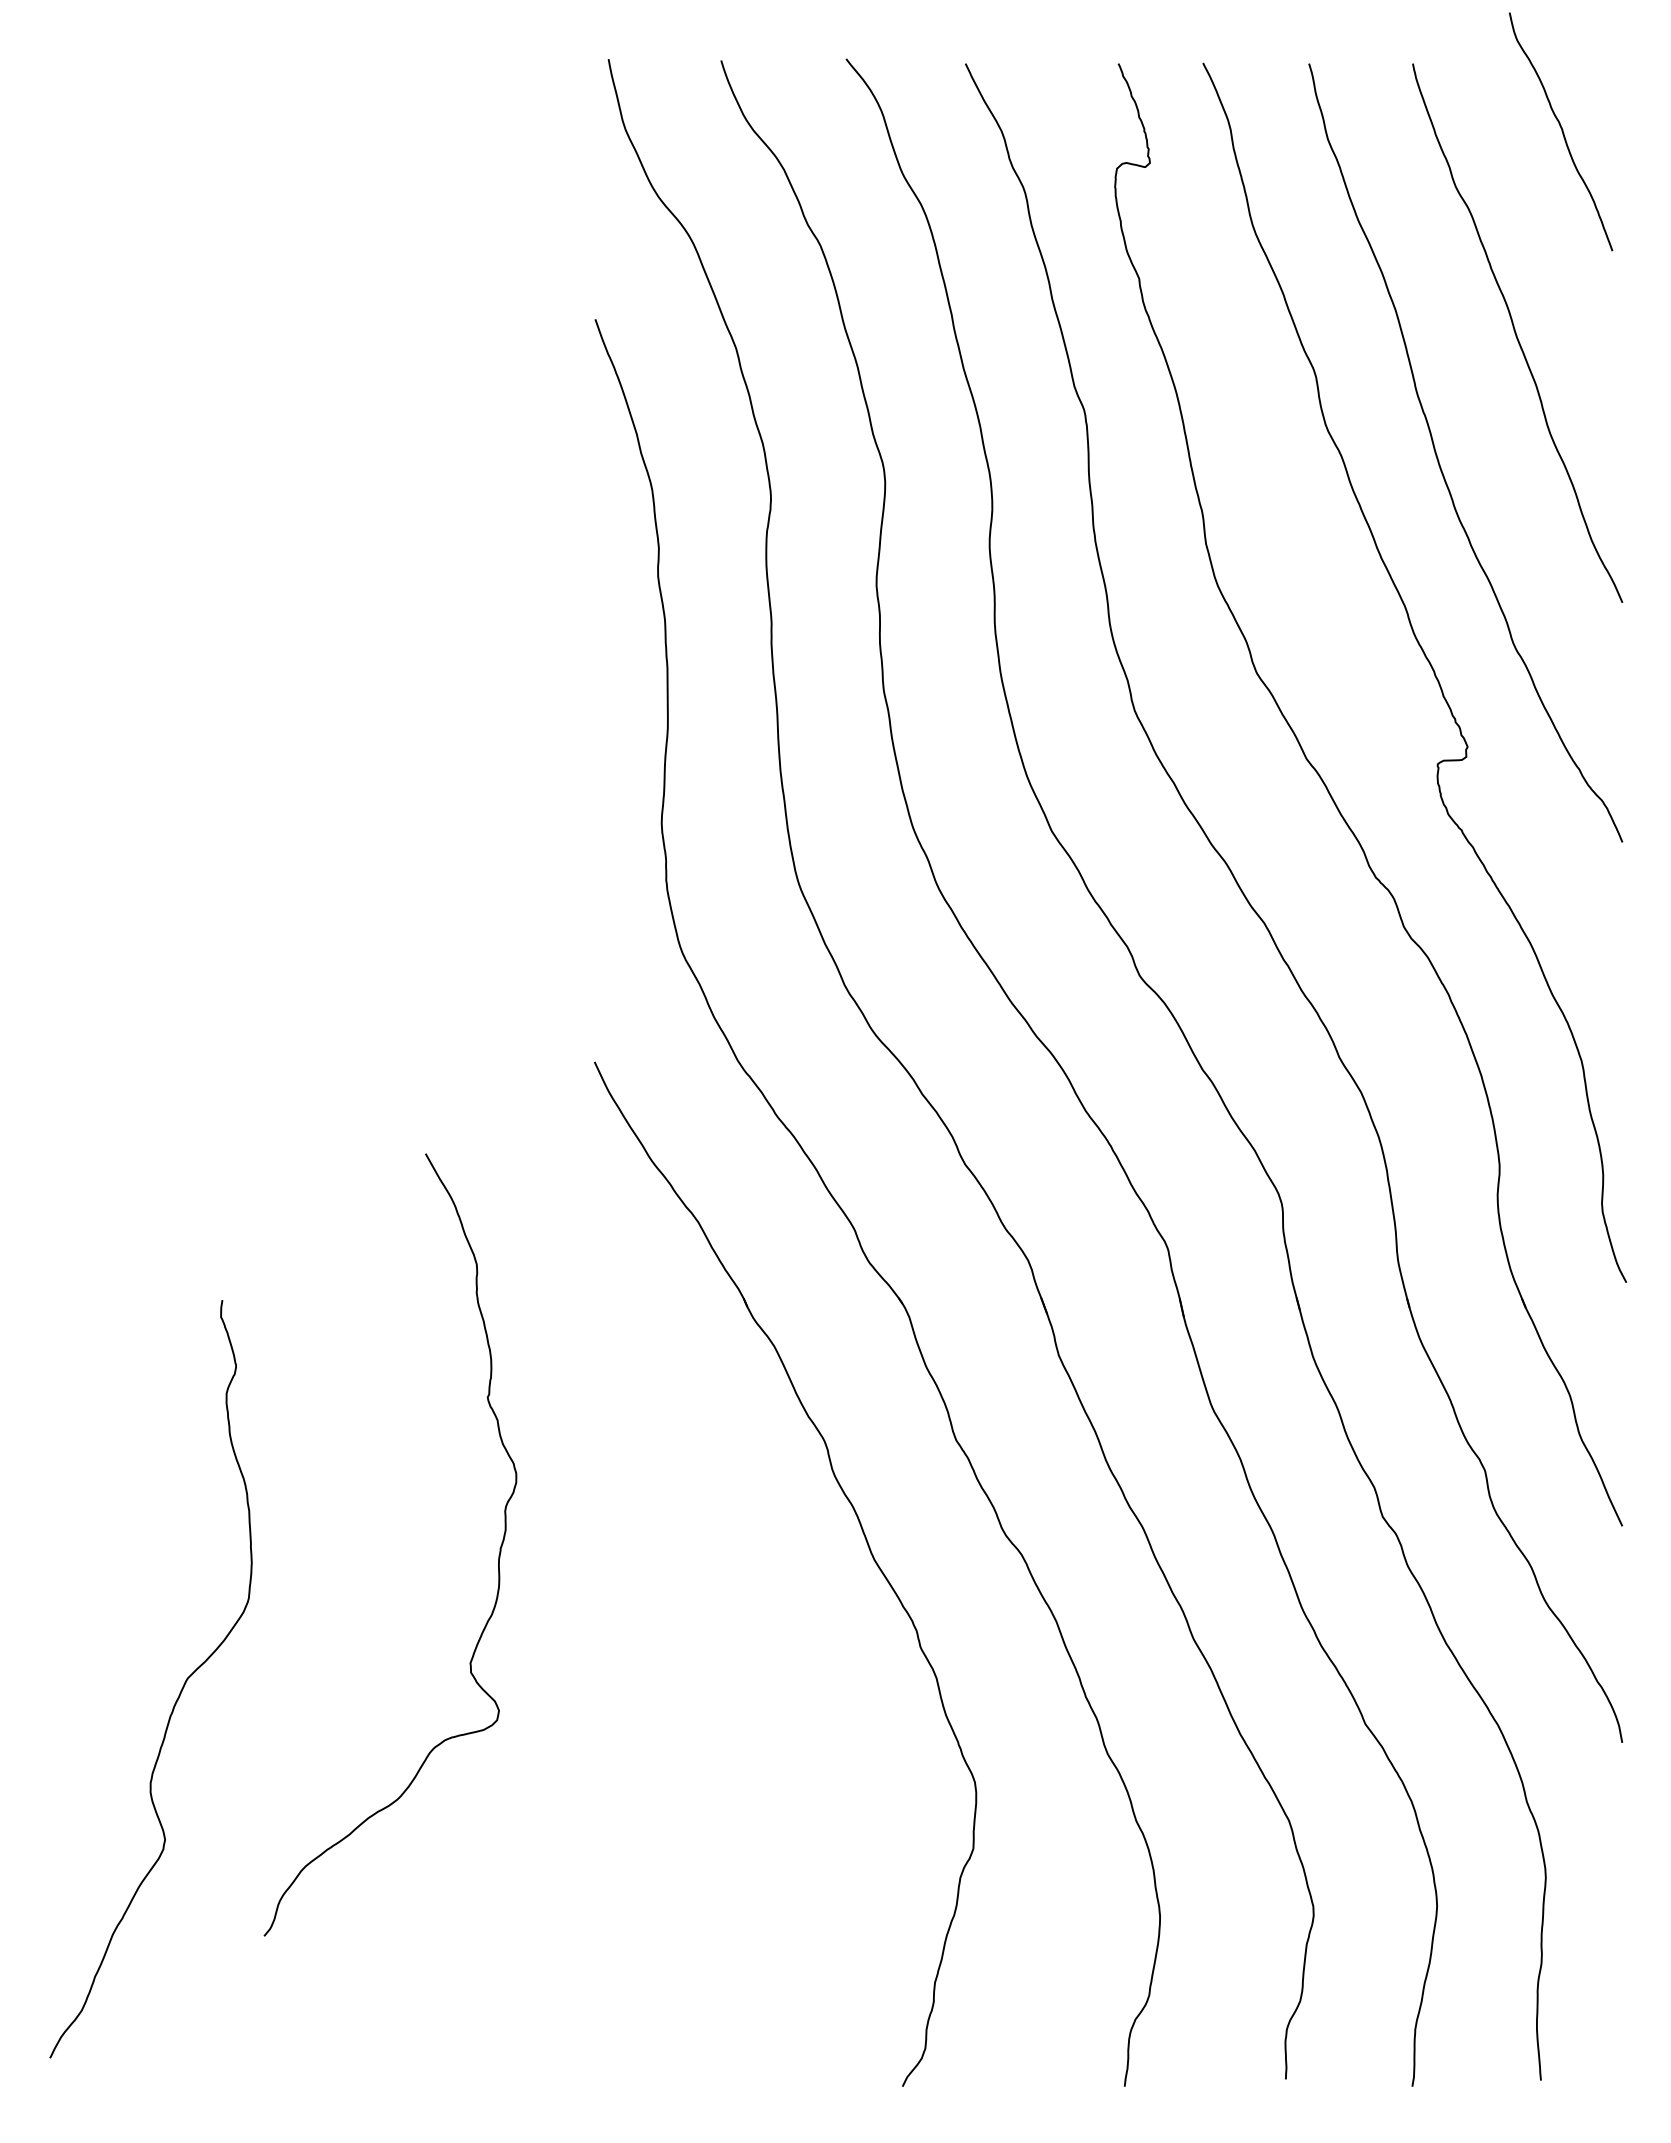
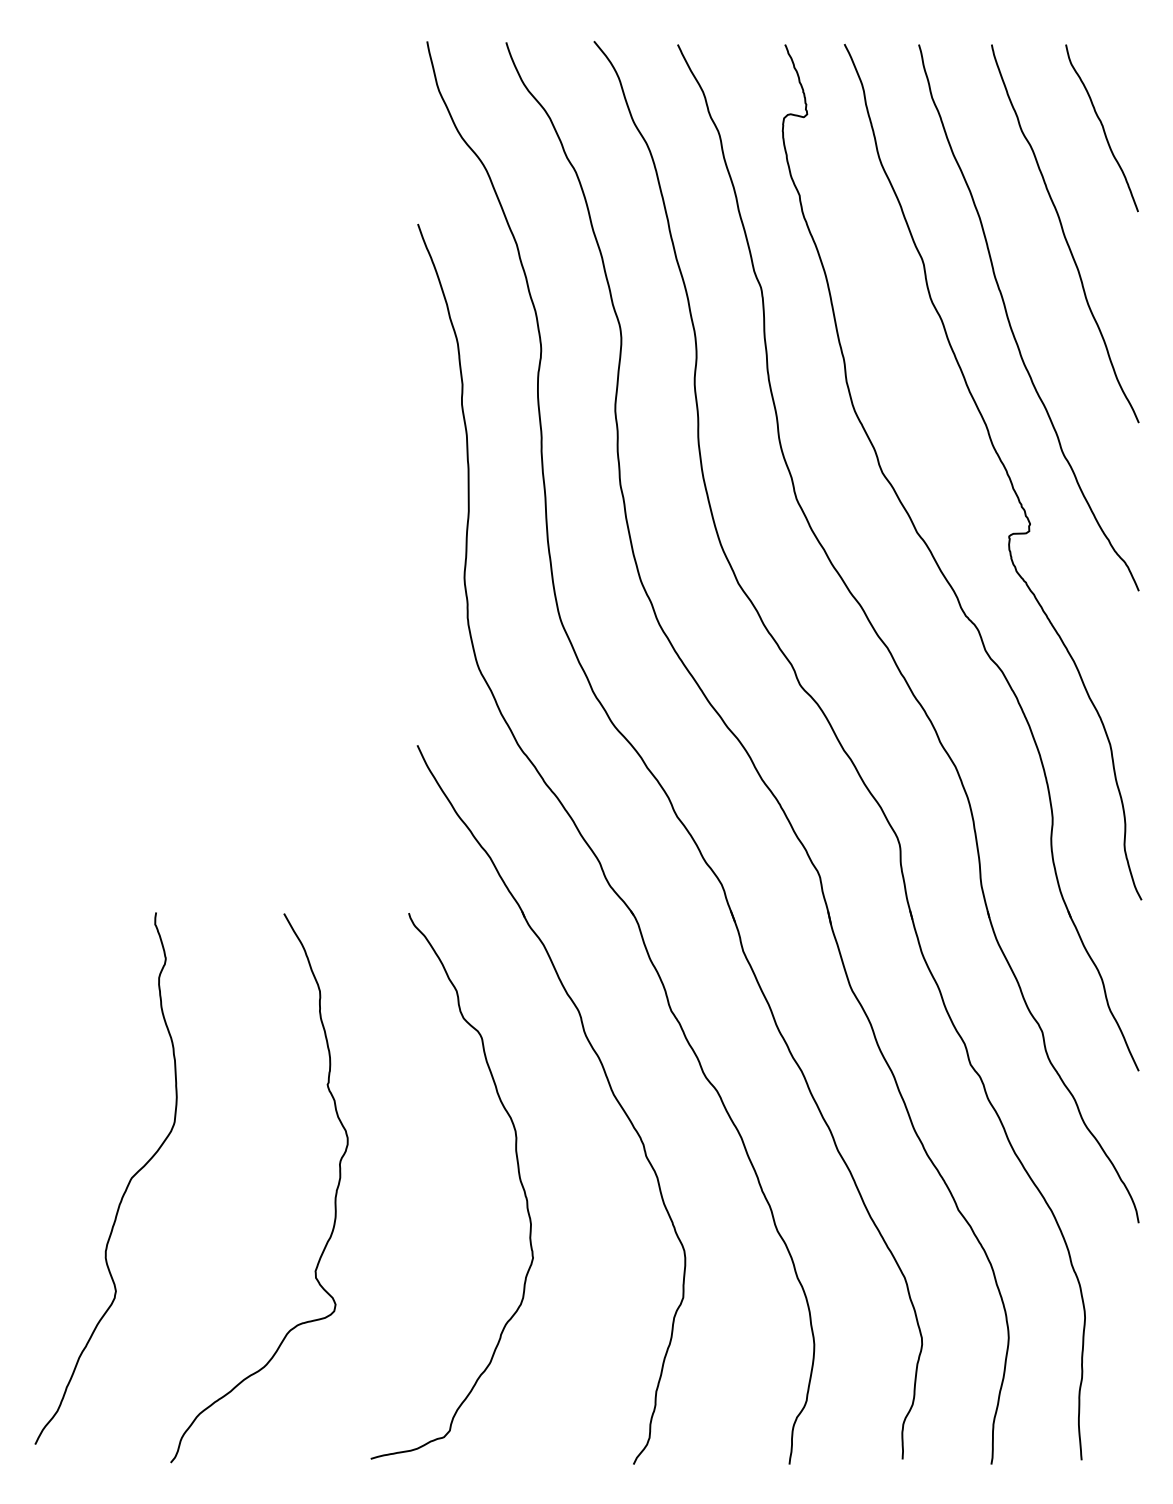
curve: (1561, 131) -> (1102, 128), moved
curve: (498, 1555) -> (335, 1195), moved
curve: (738, 1672) -> (518, 1173), added

